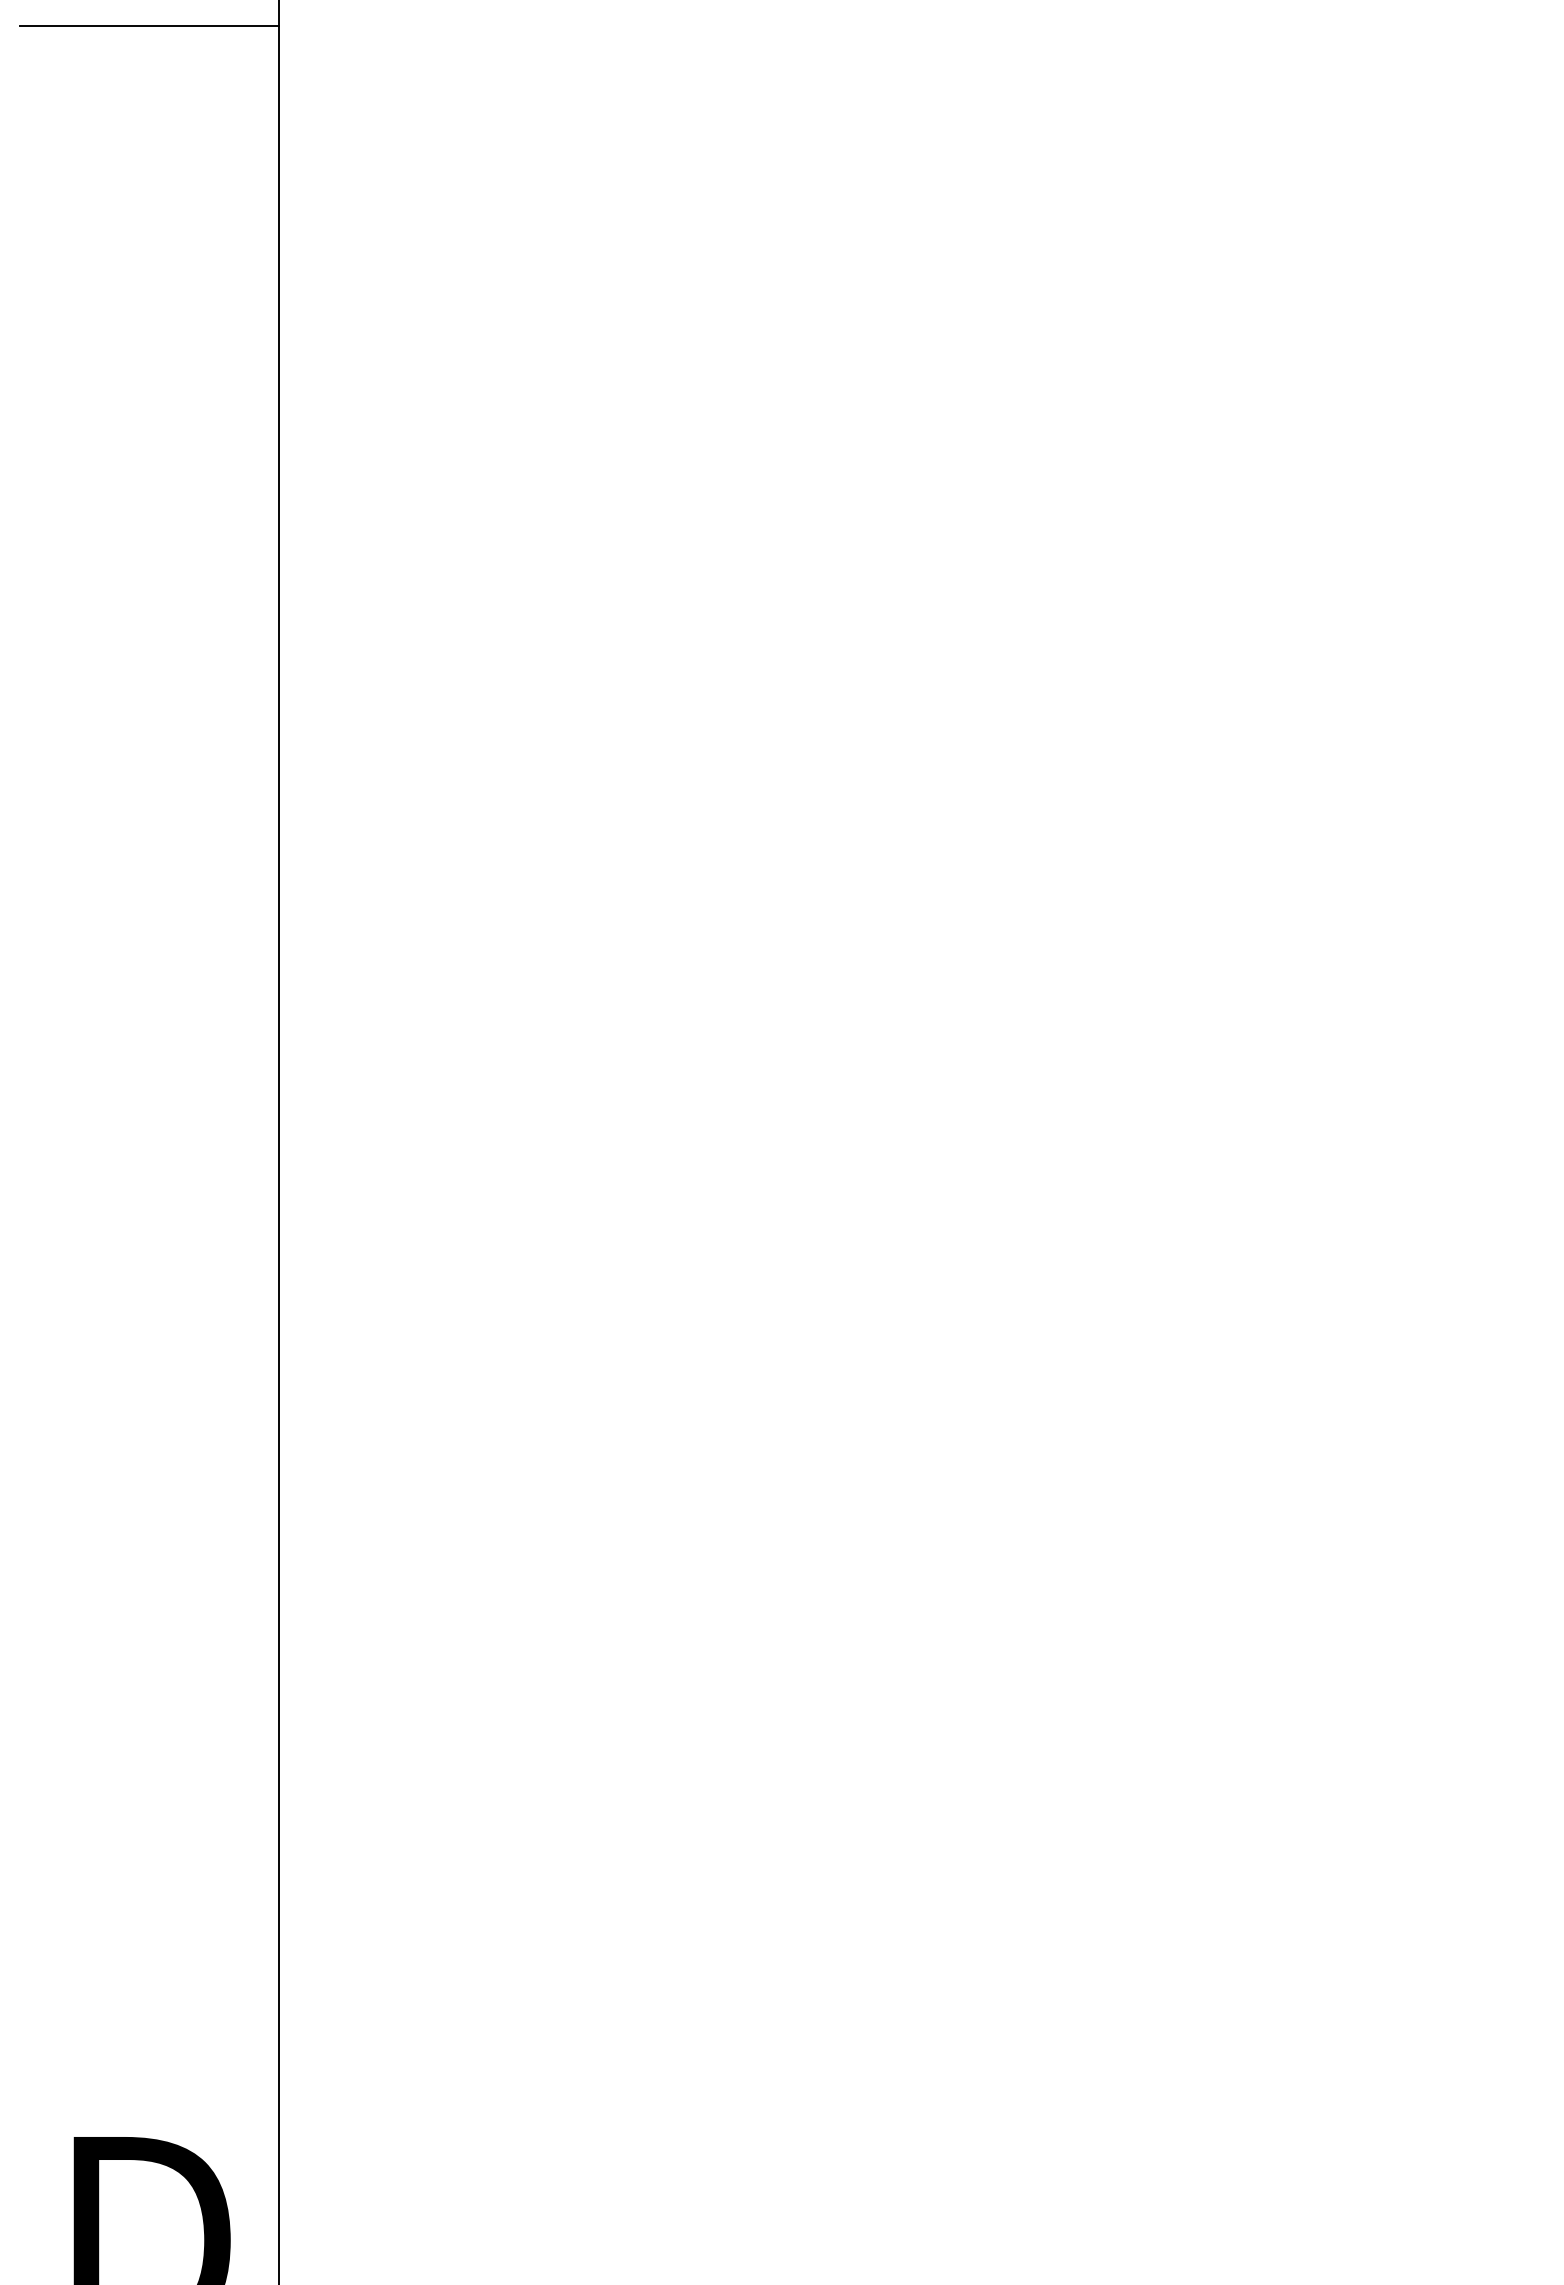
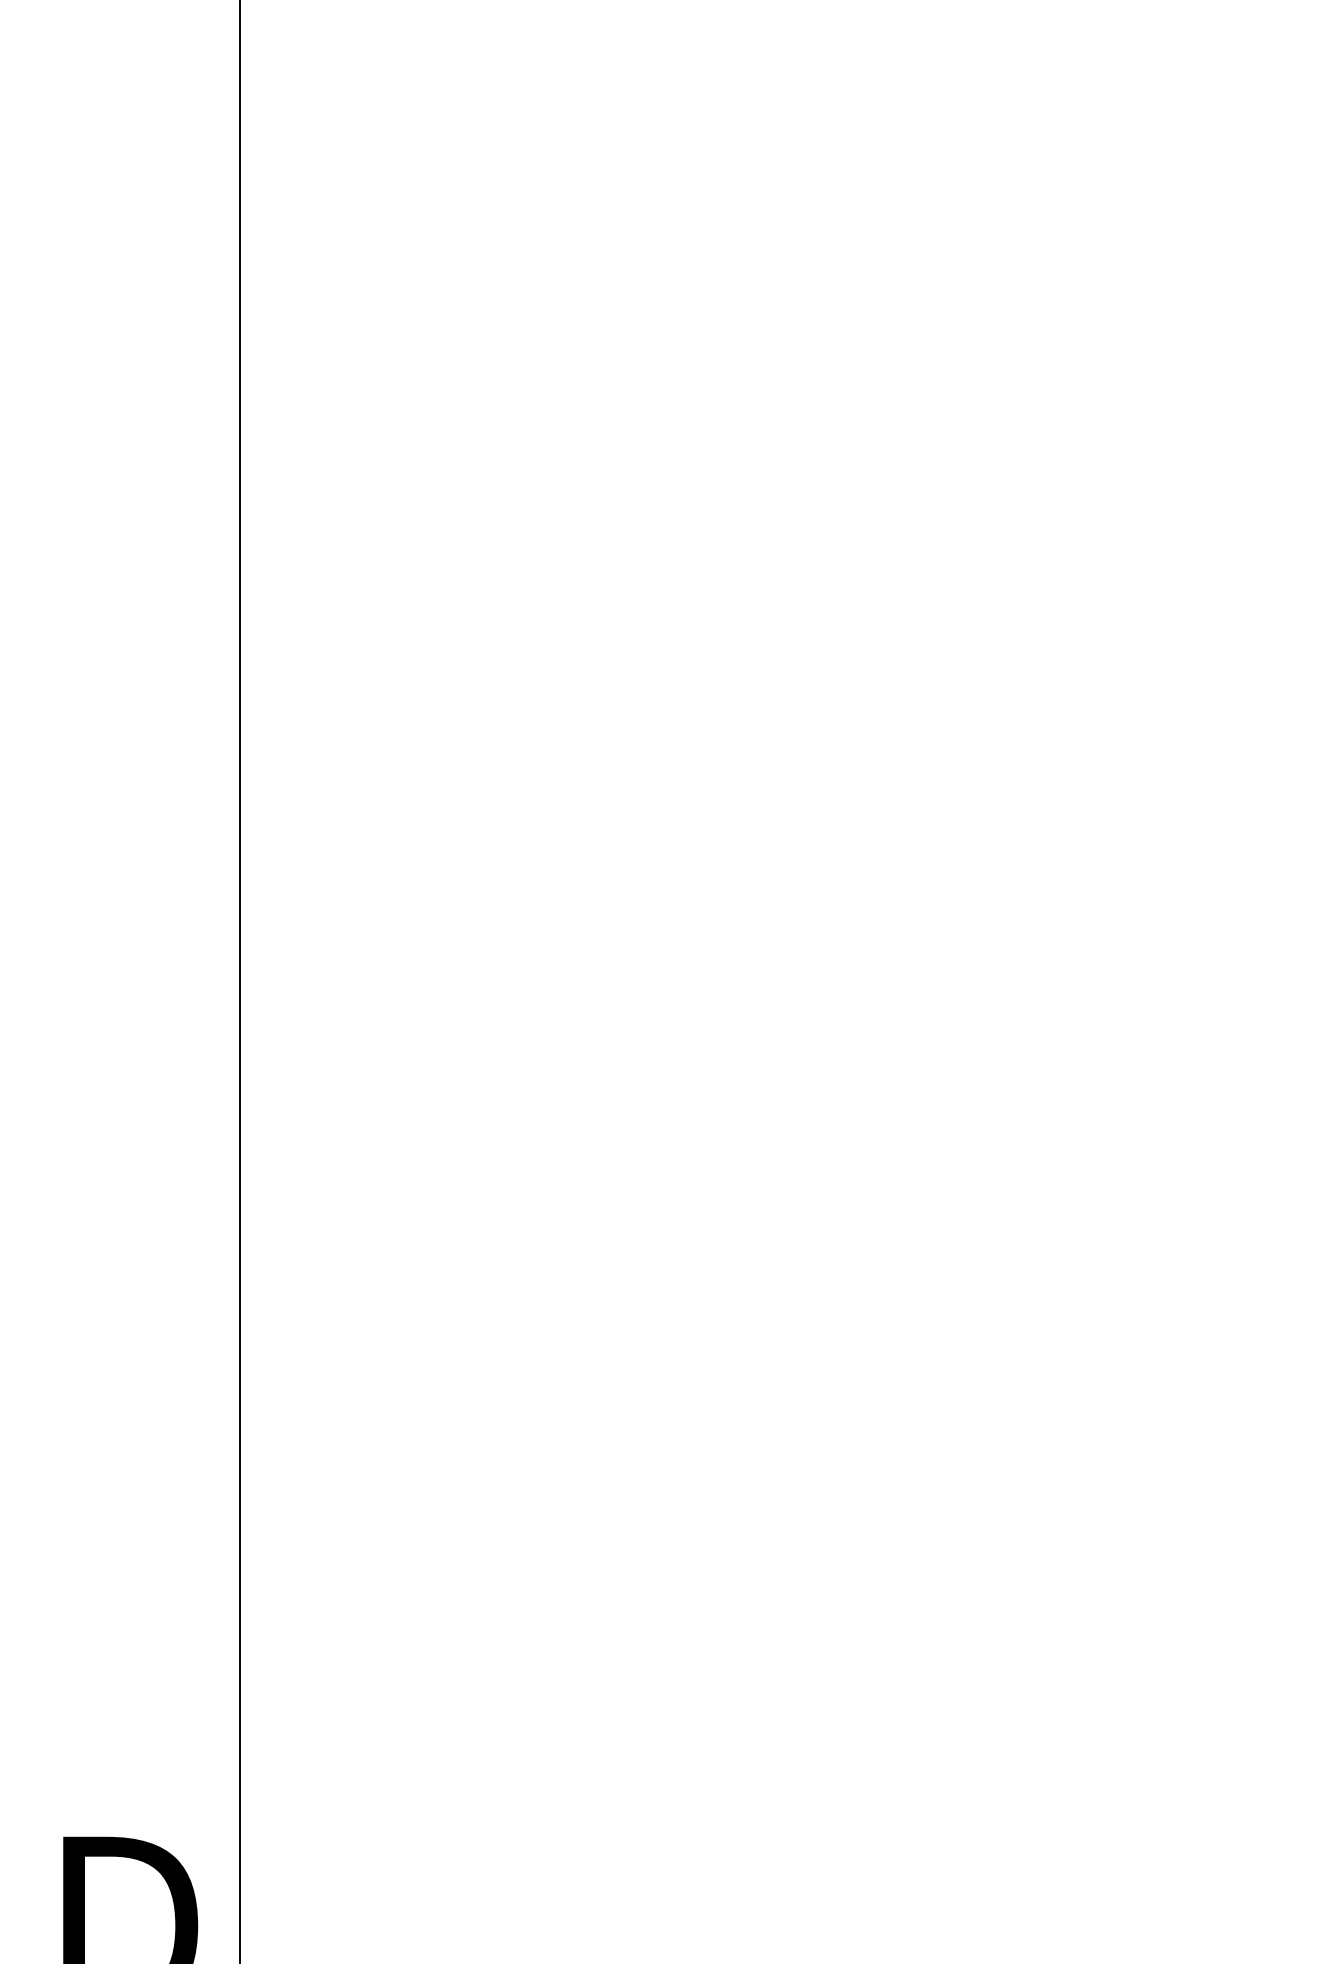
line: (149, 26) -> (128, 22), removed

